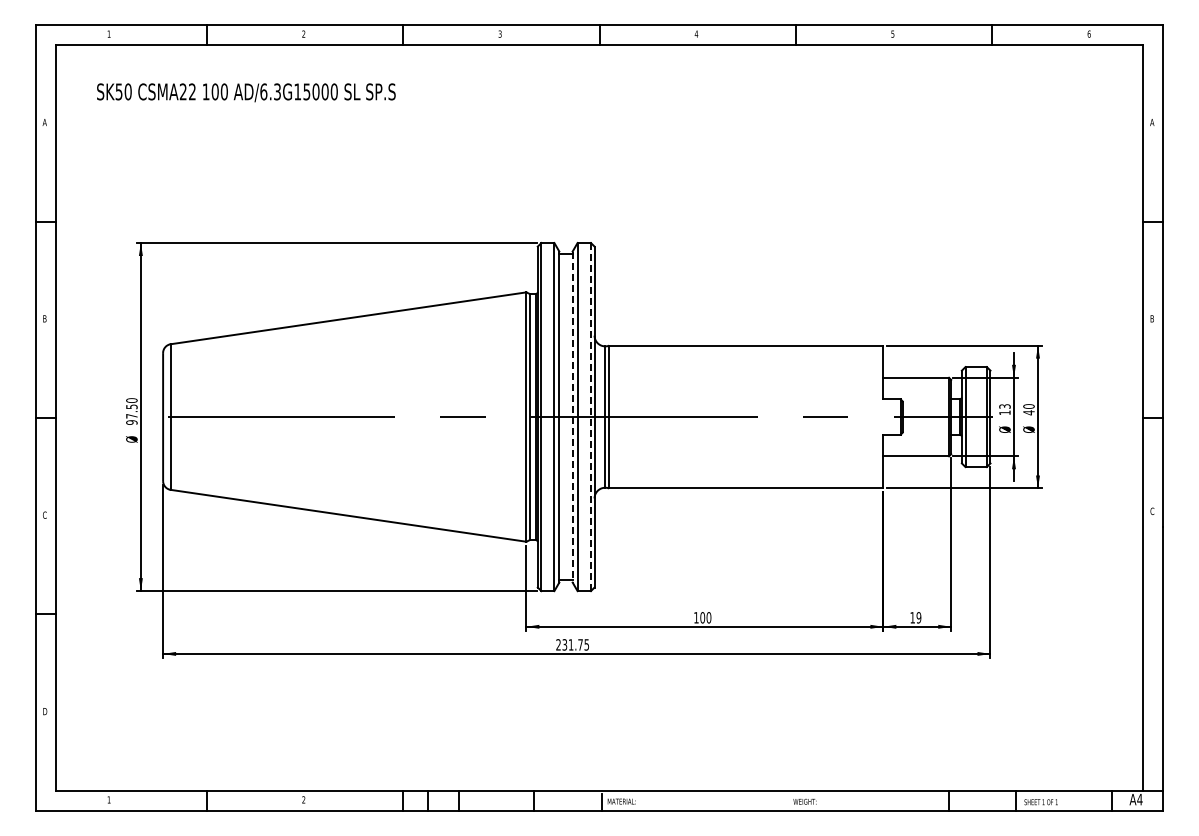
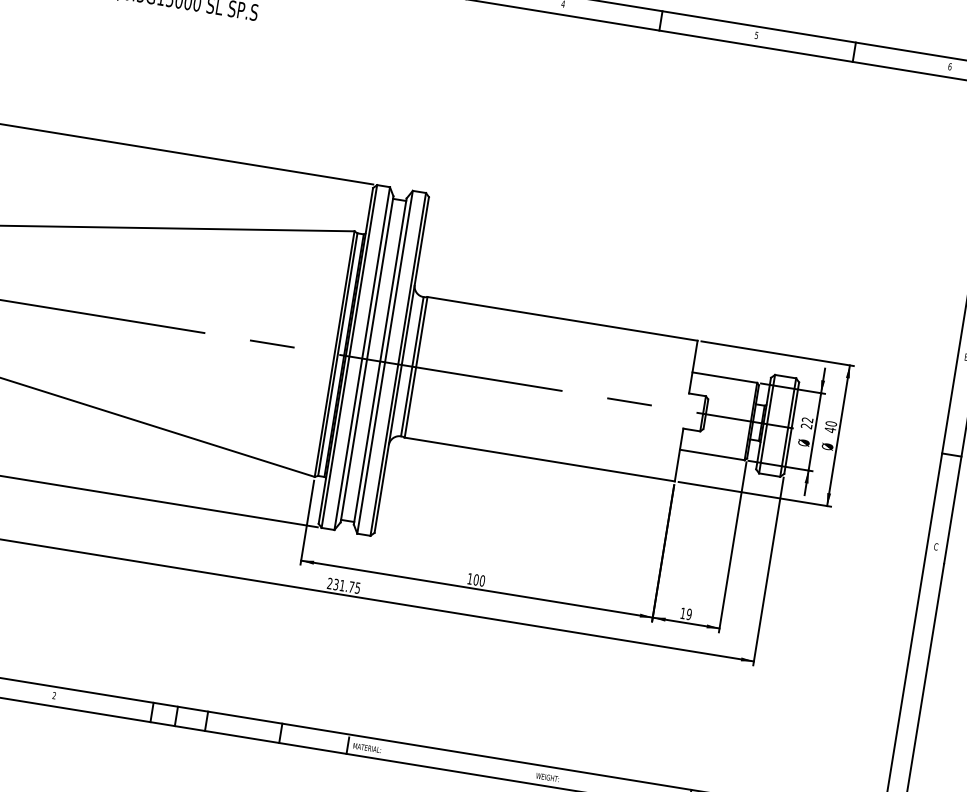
text: (1004, 409) -> (806, 422), 13 -> 22
line: (572, 417) -> (379, 361), dashed -> solid
line: (590, 417) -> (397, 364), dashed -> solid

